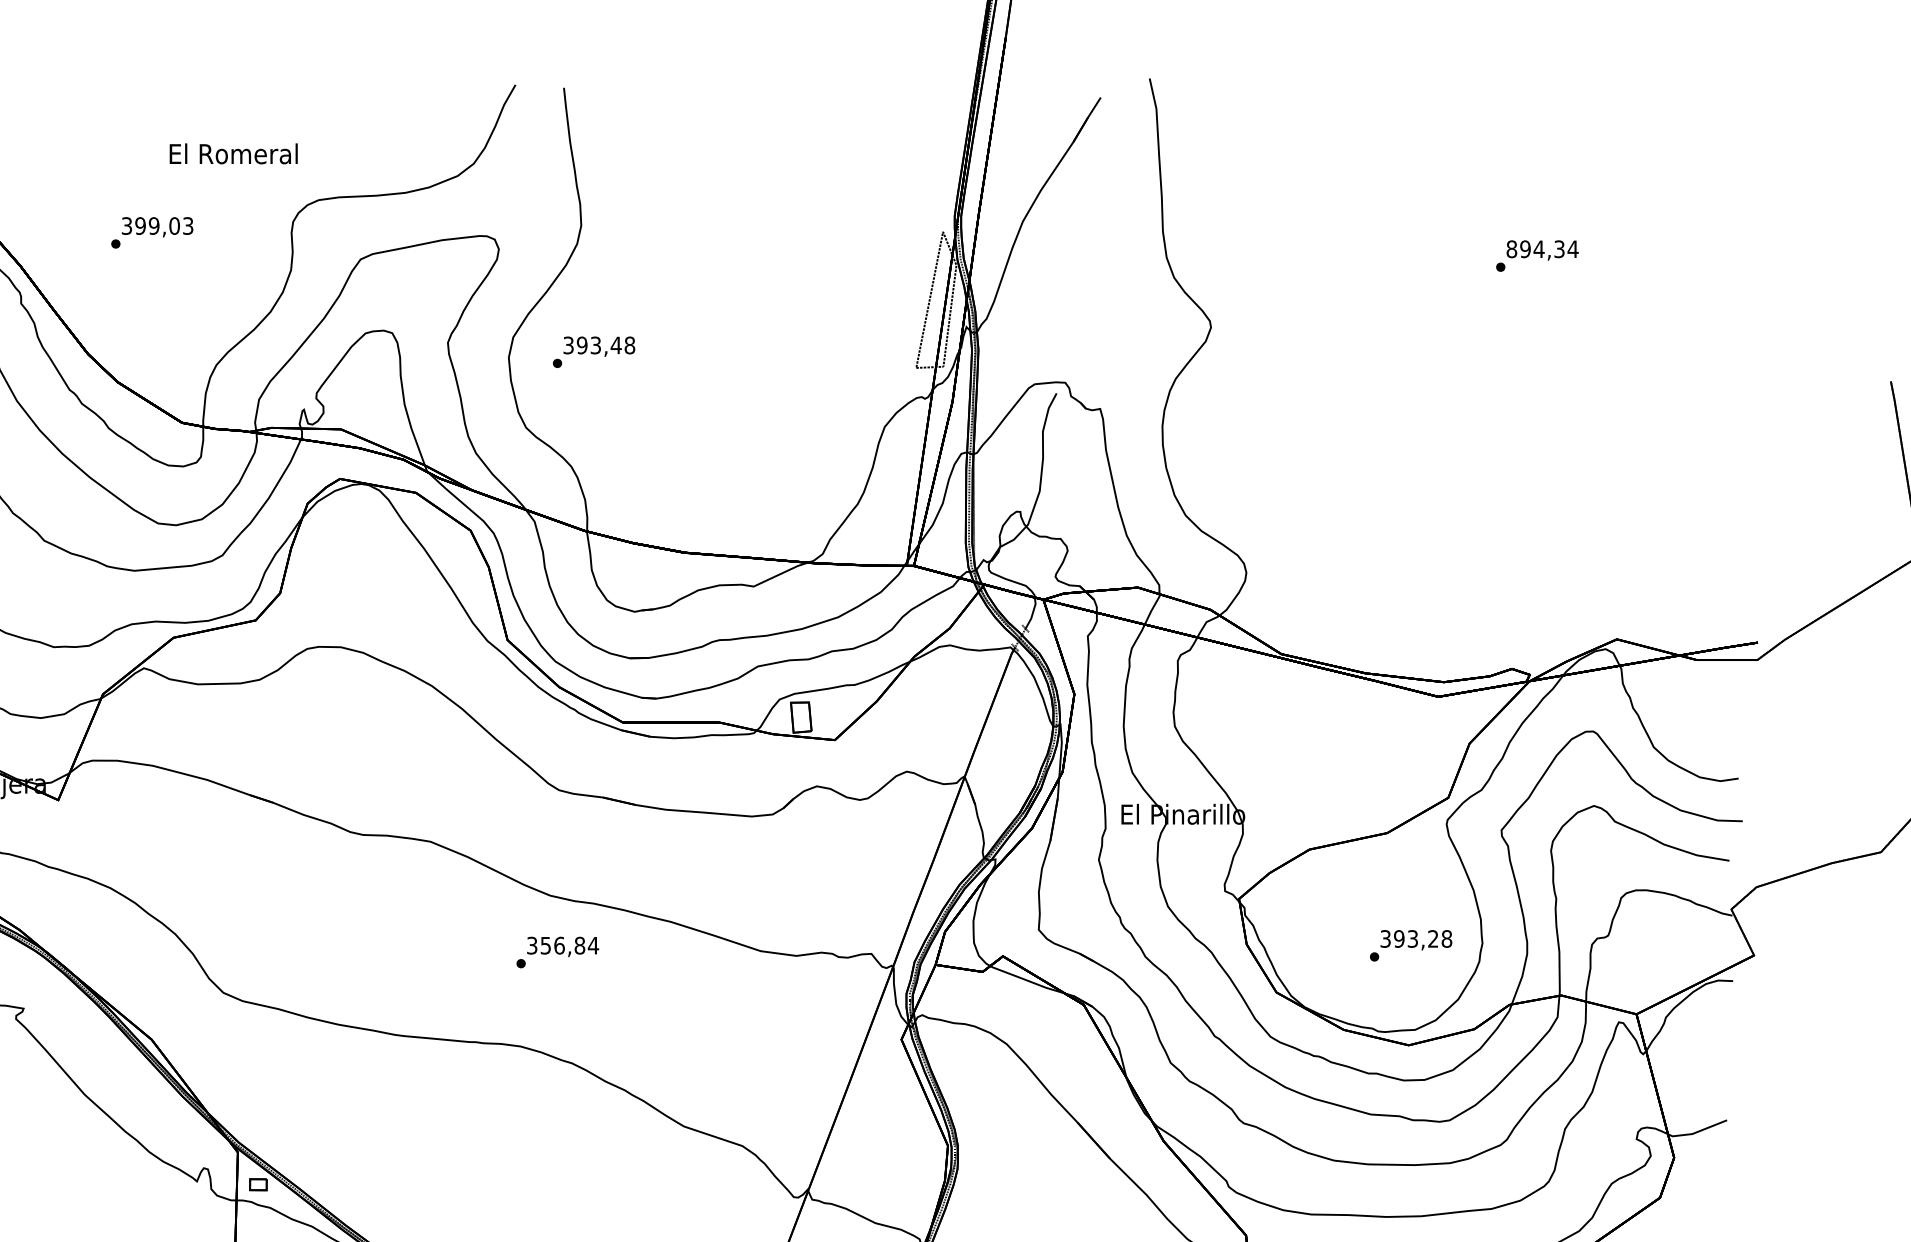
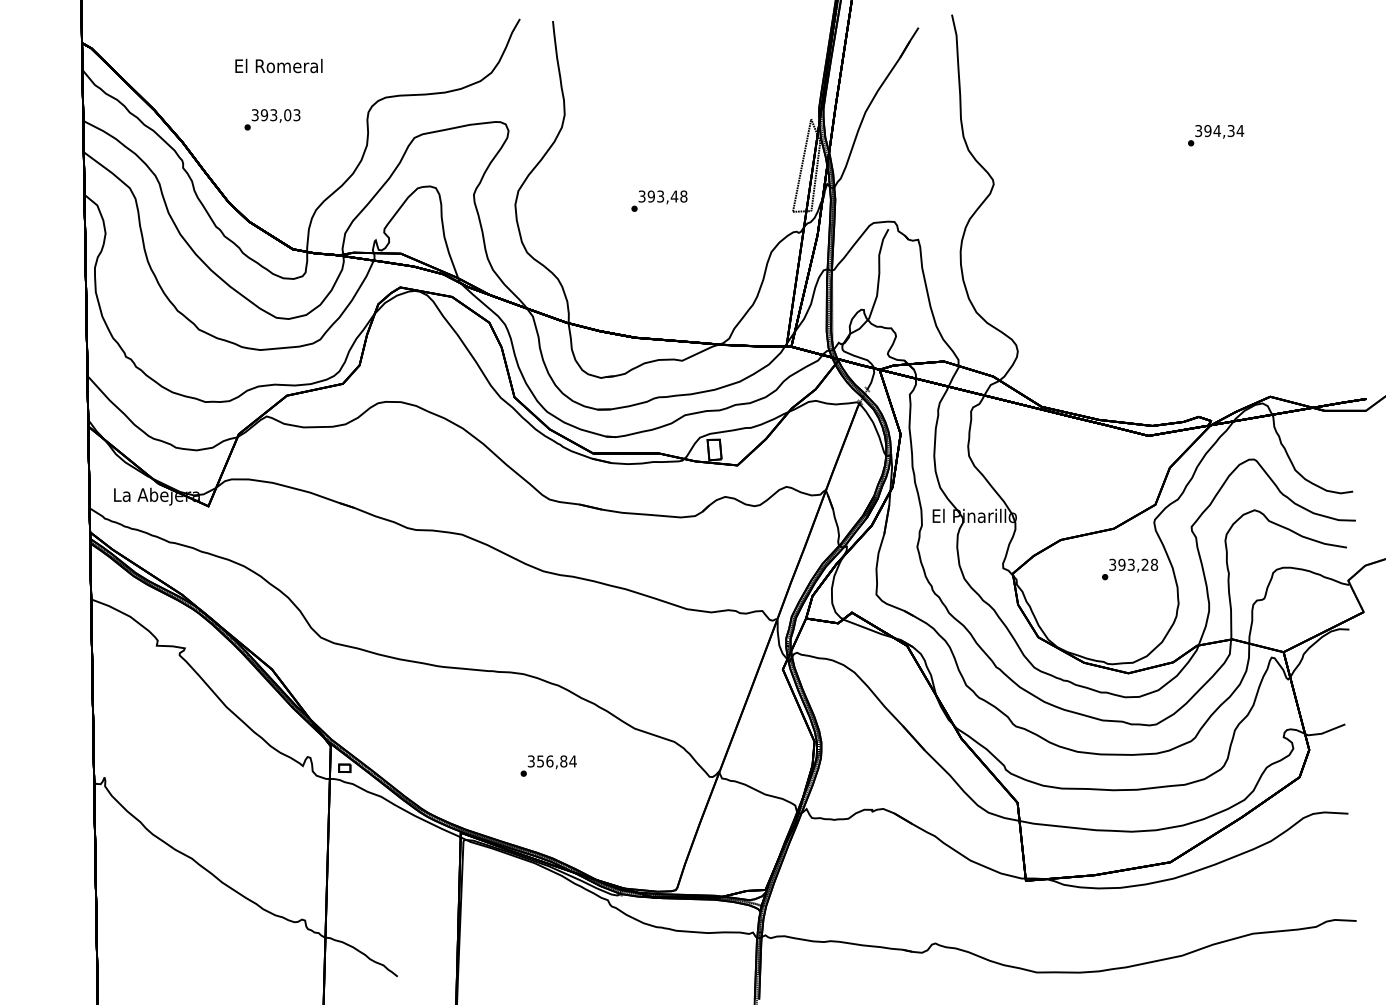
text: (233, 153) -> (278, 65), moved
text: (153, 226) -> (273, 115), 399,03 -> 393,03
text: (1511, 249) -> (1198, 131), 894,34 -> 394,34
text: (594, 351) -> (659, 200), moved
text: (1411, 945) -> (1130, 569), moved
text: (557, 951) -> (548, 765), moved

